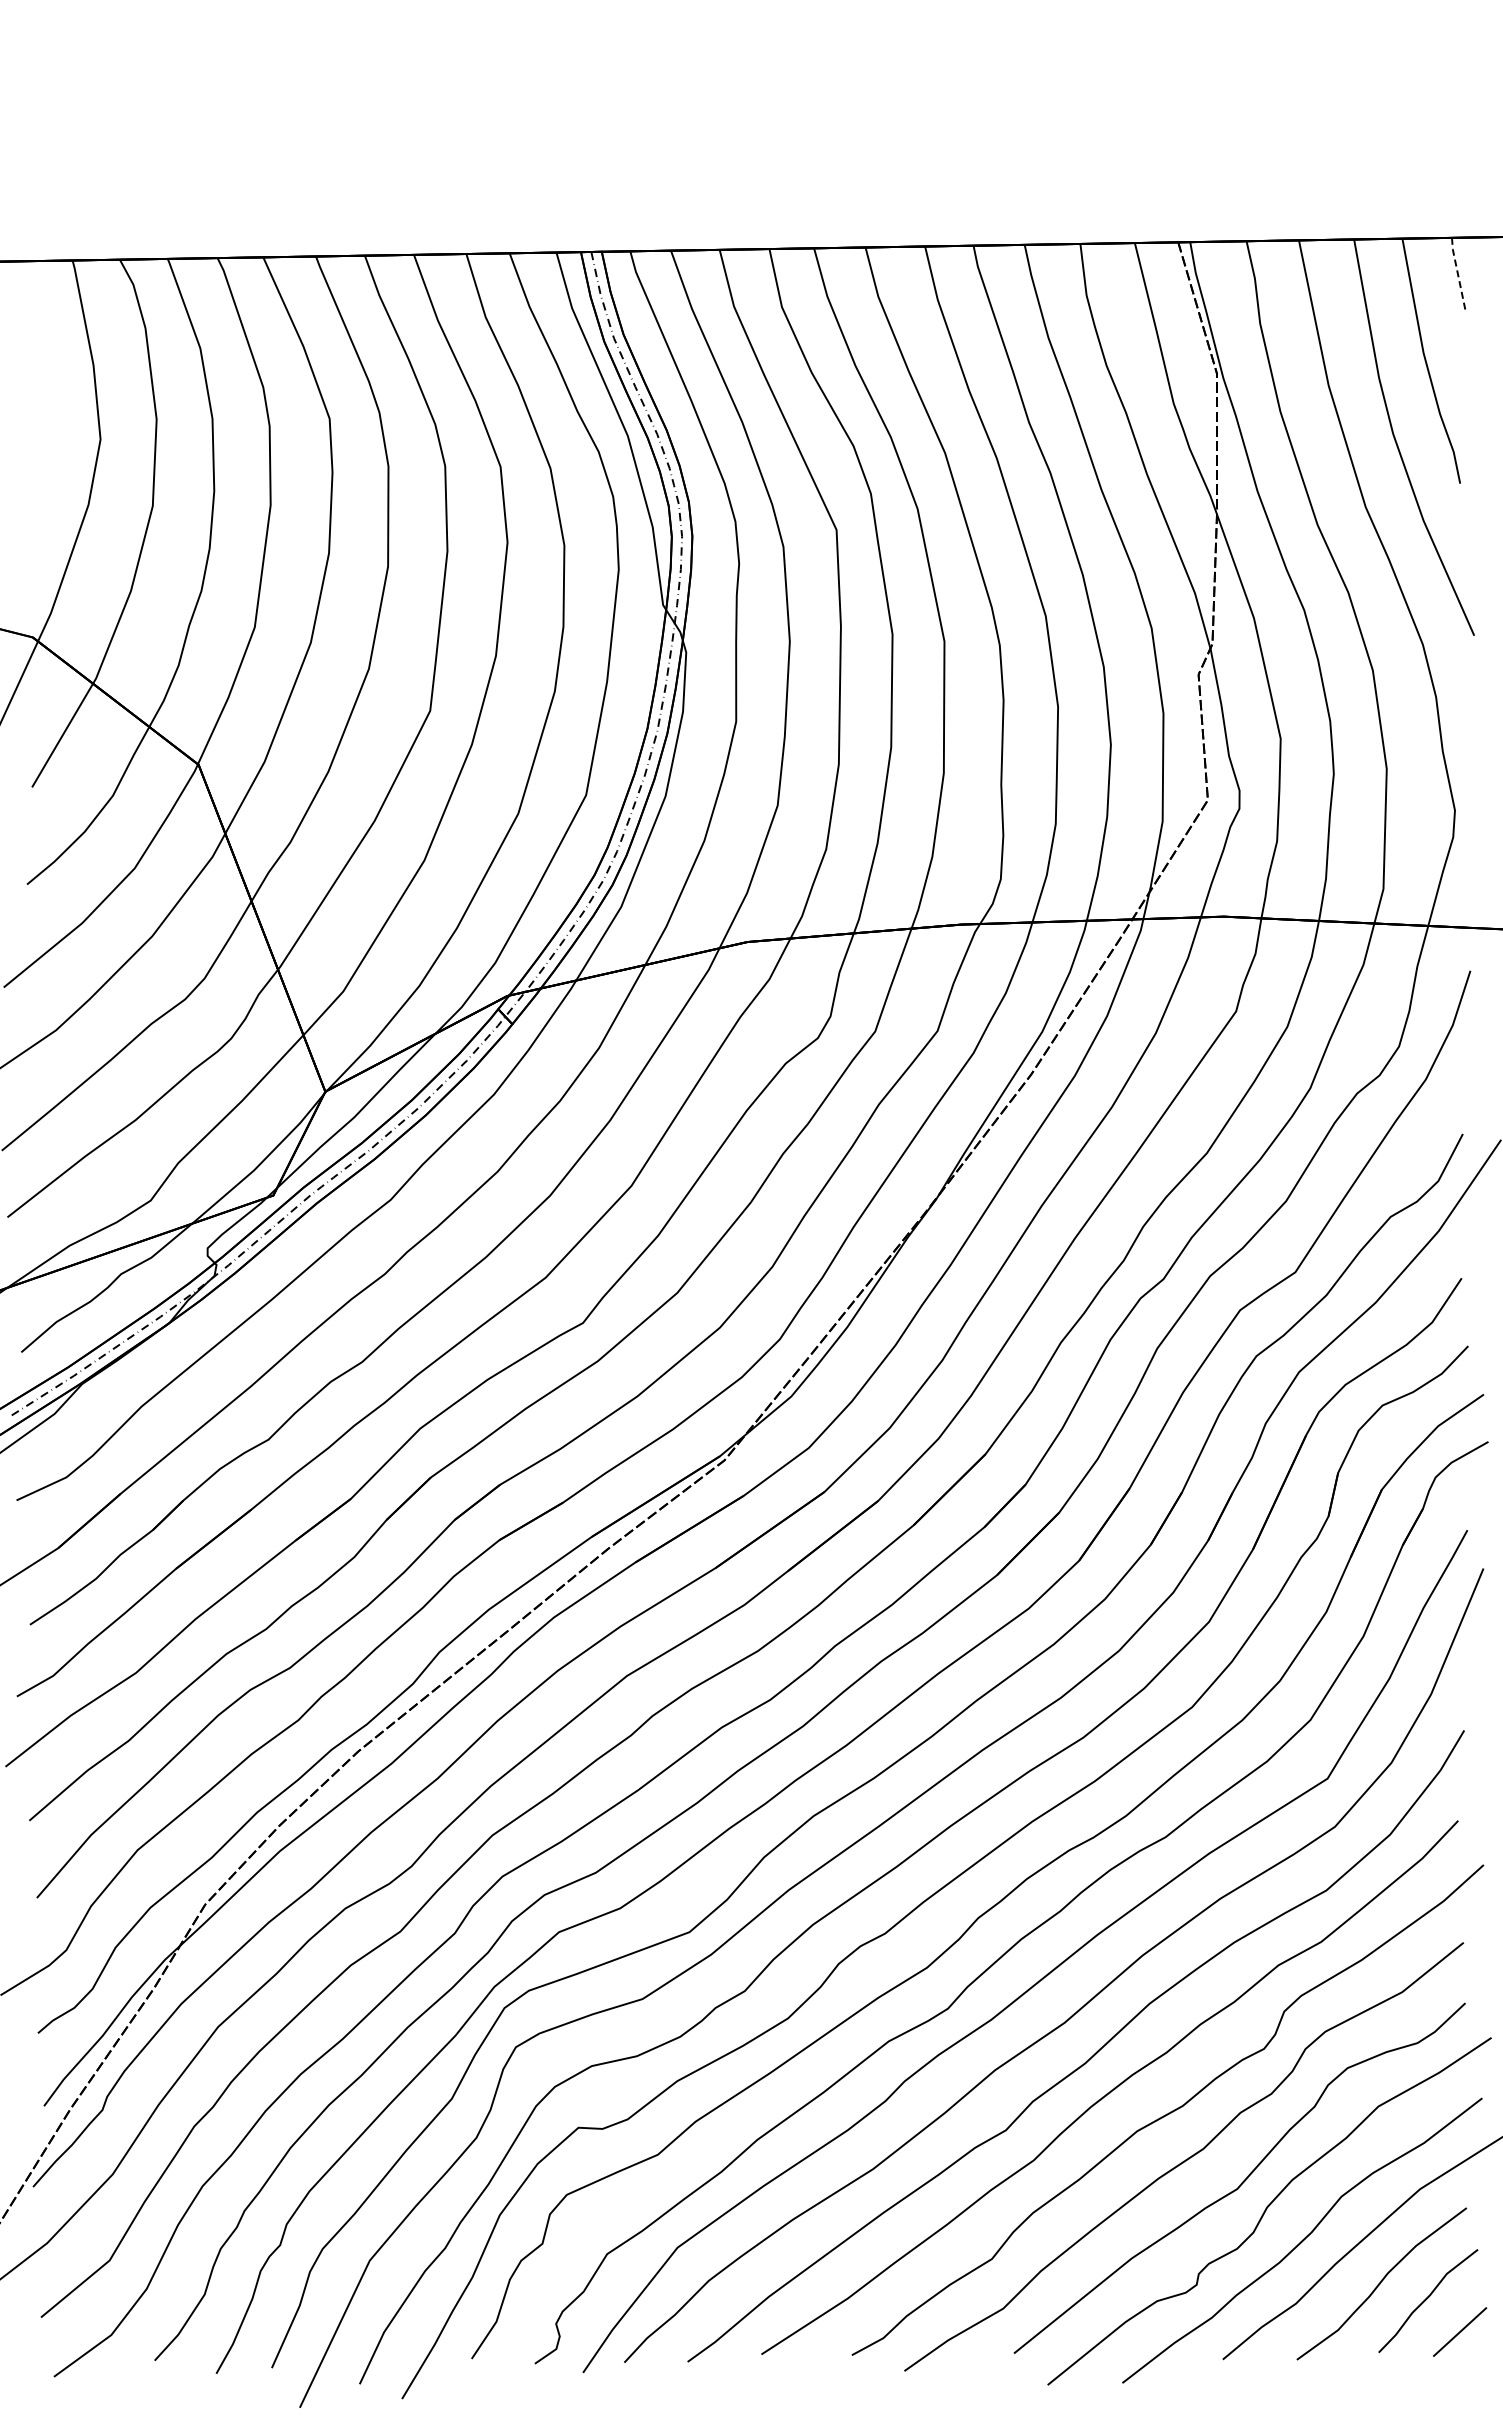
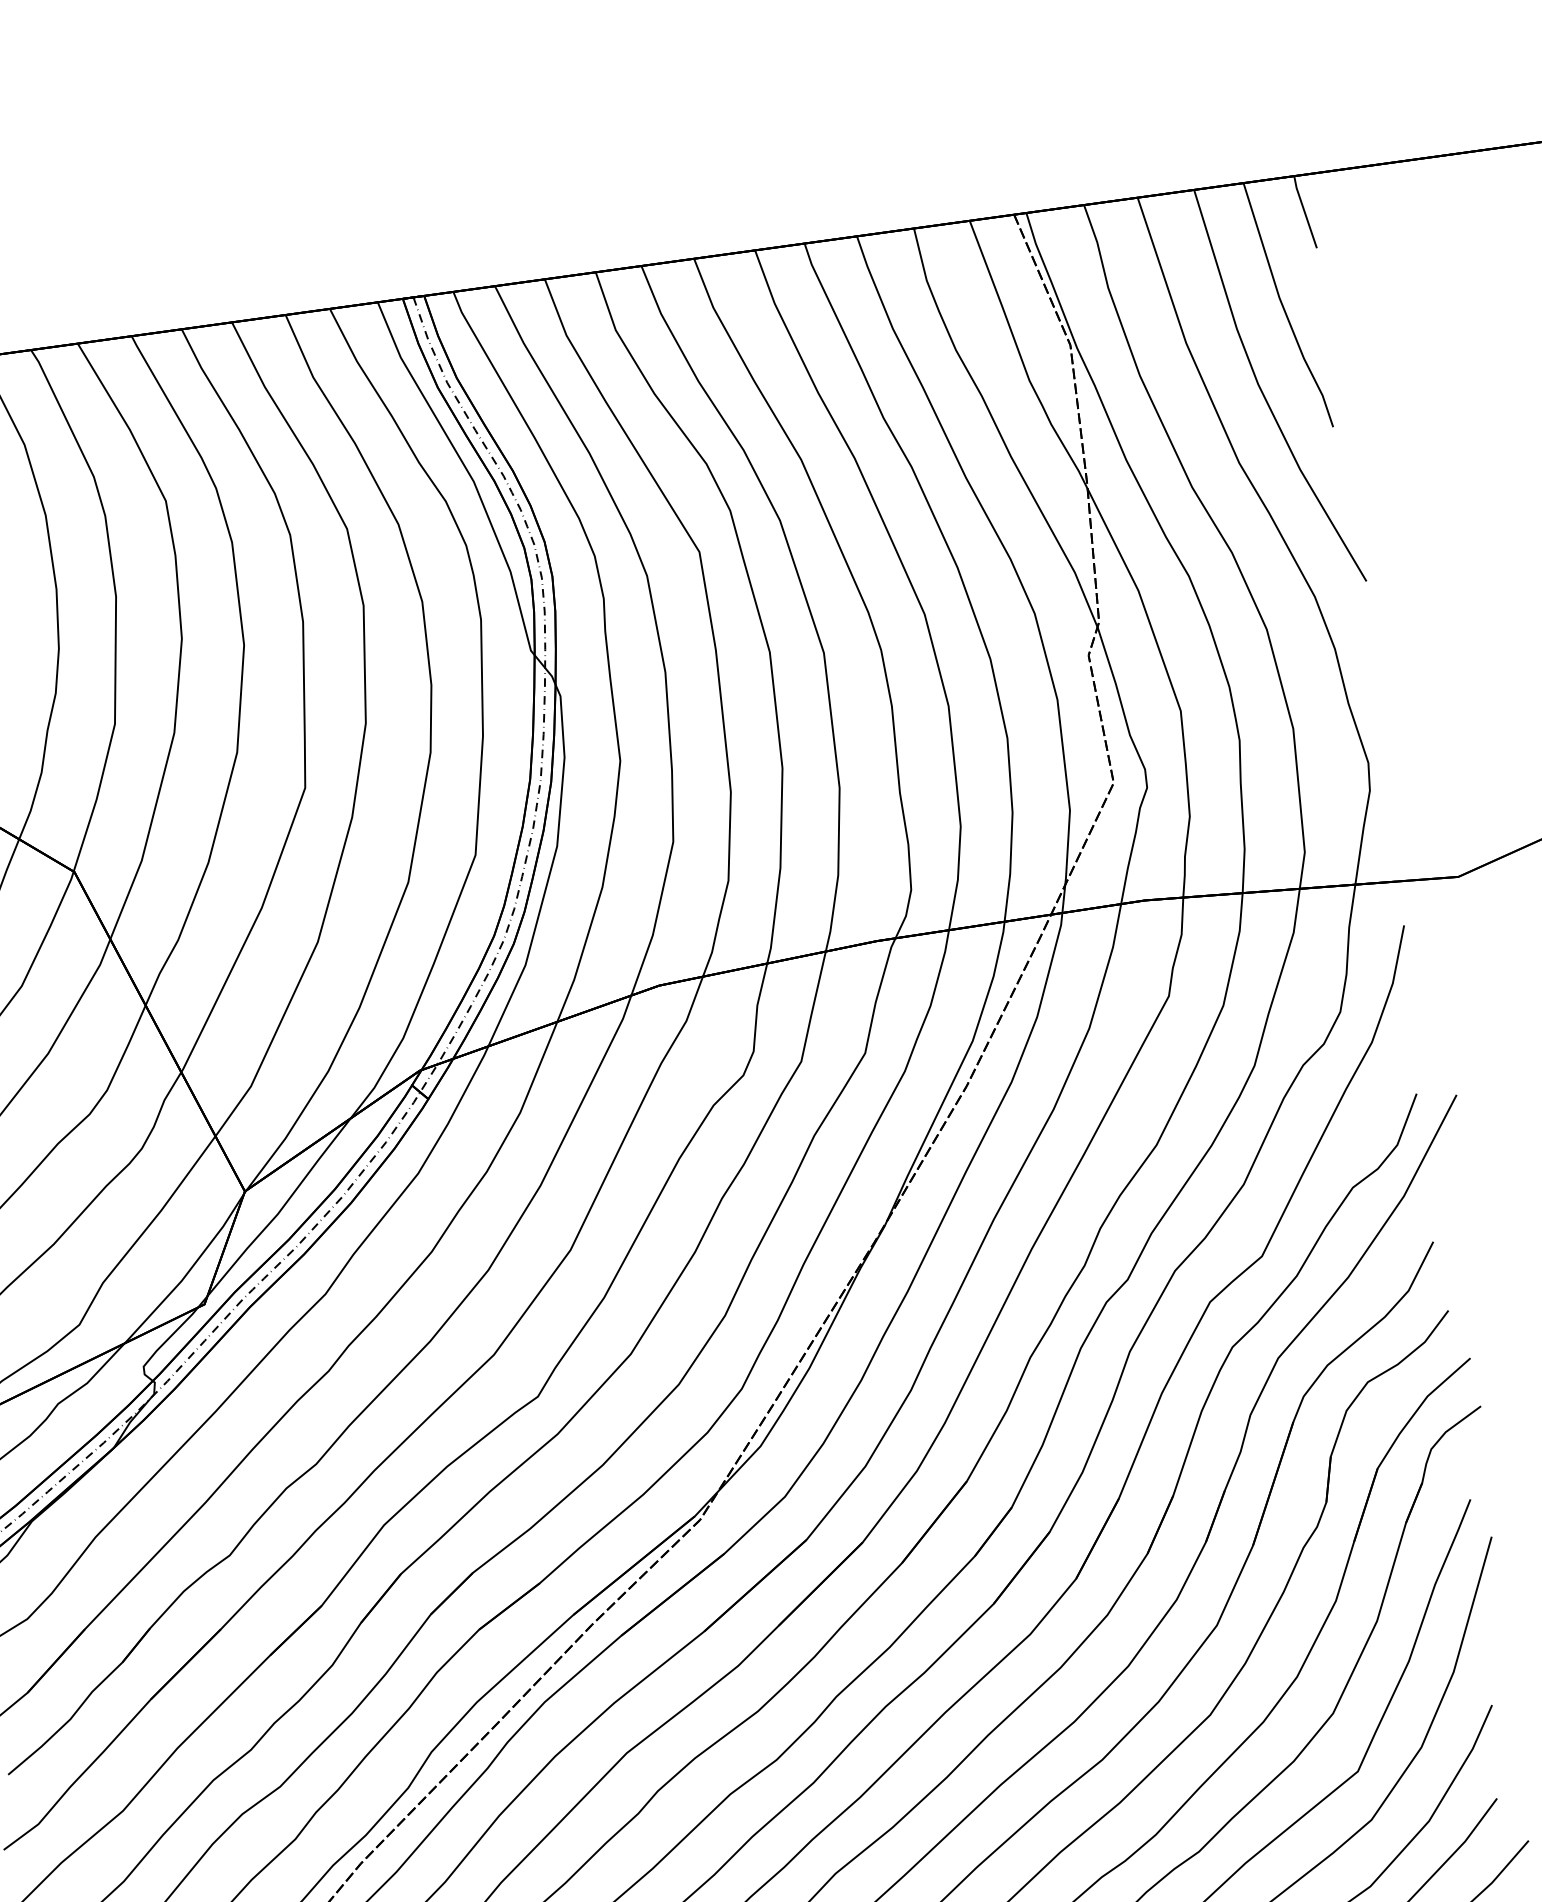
line: (1457, 273) -> (1304, 211), dashed -> solid

